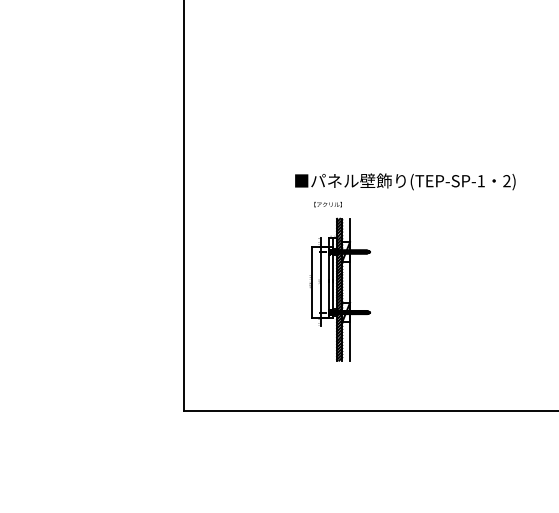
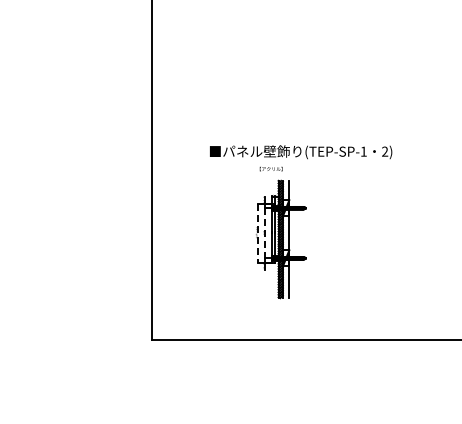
text: (405, 182) -> (301, 152), moved
line: (311, 282) -> (257, 233), solid -> dashed
line: (320, 282) -> (264, 233), solid -> dashed

